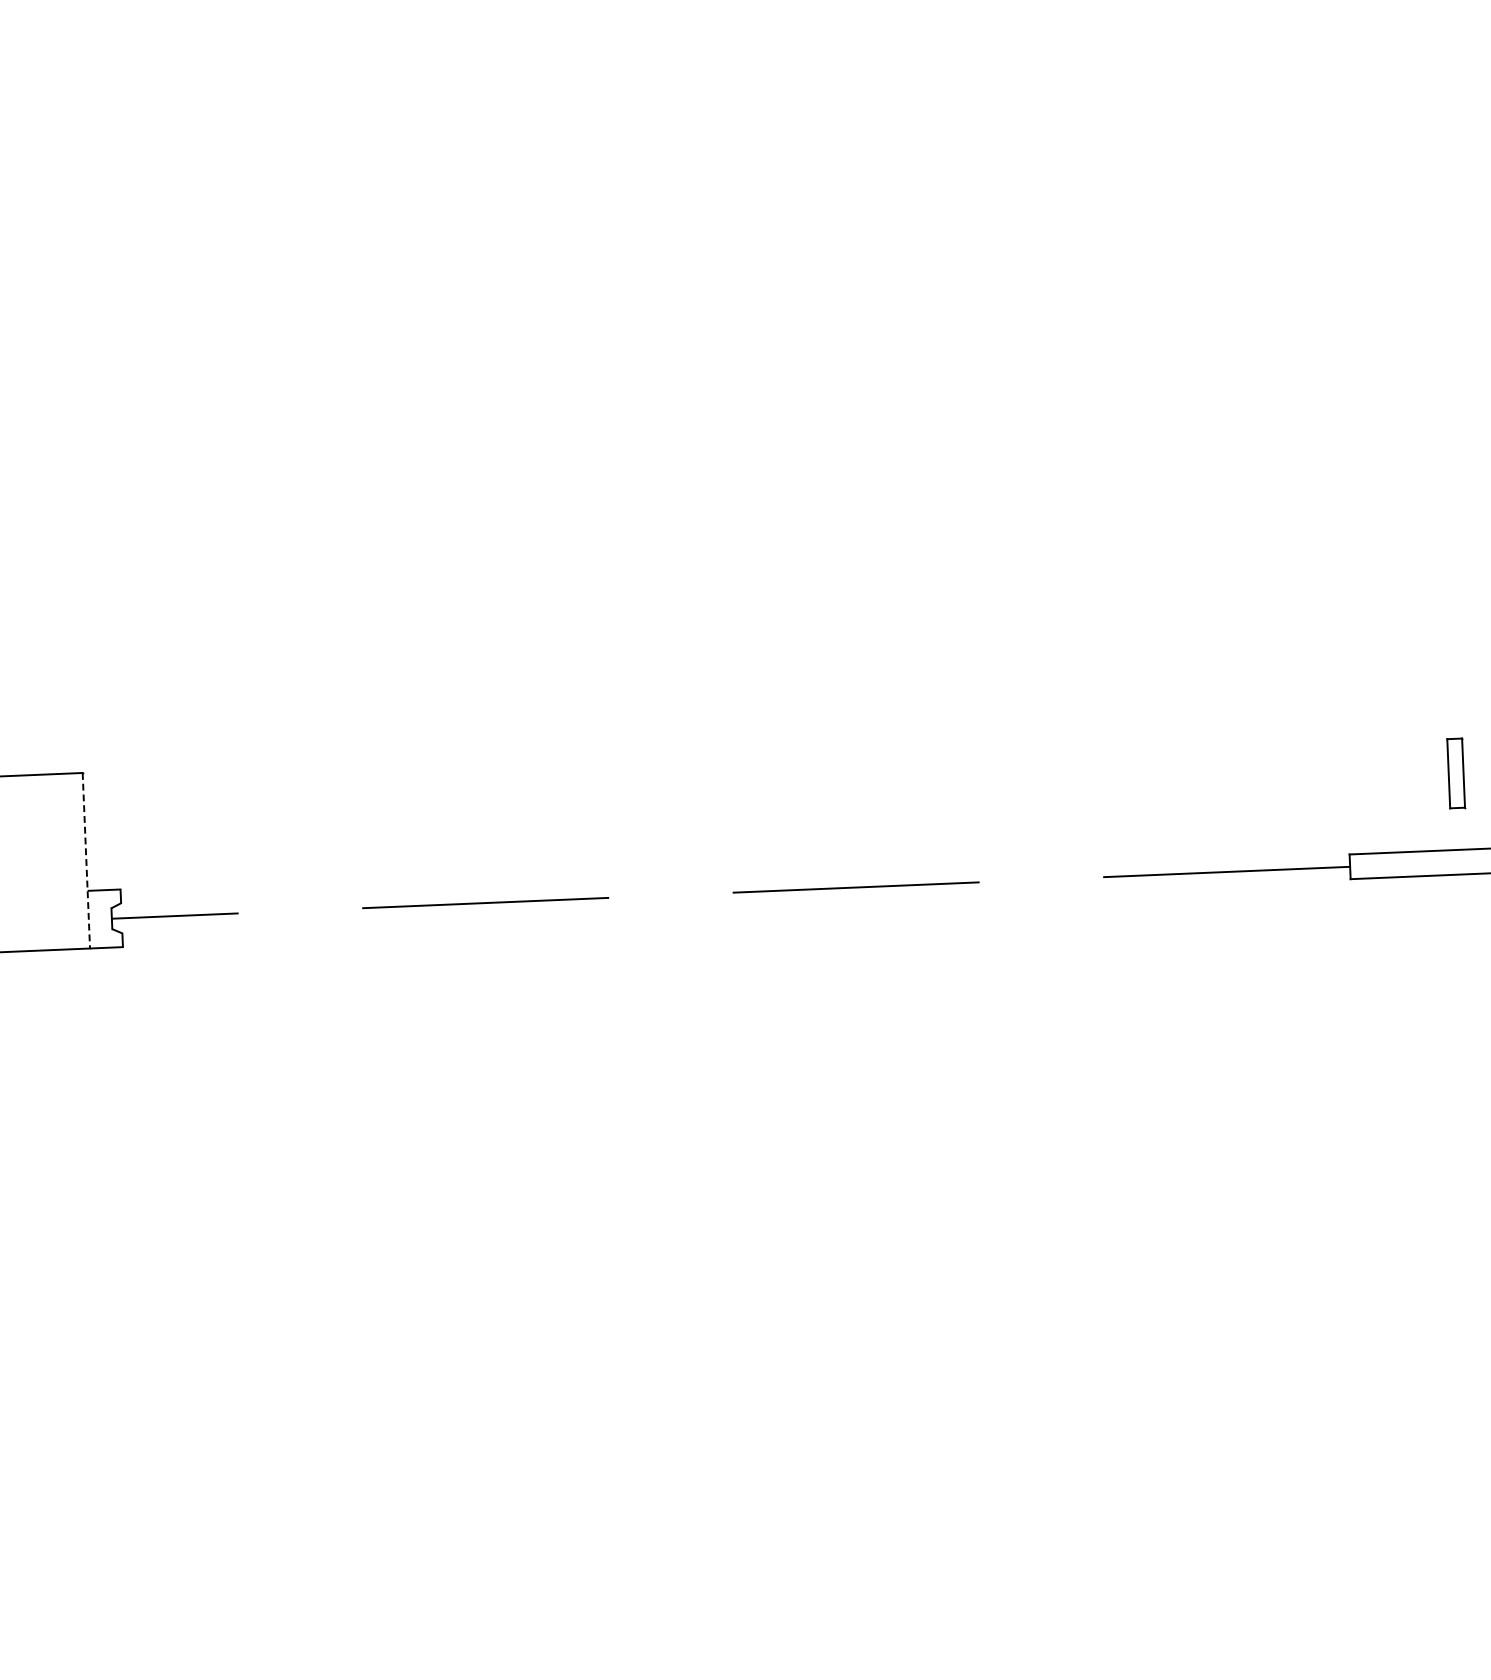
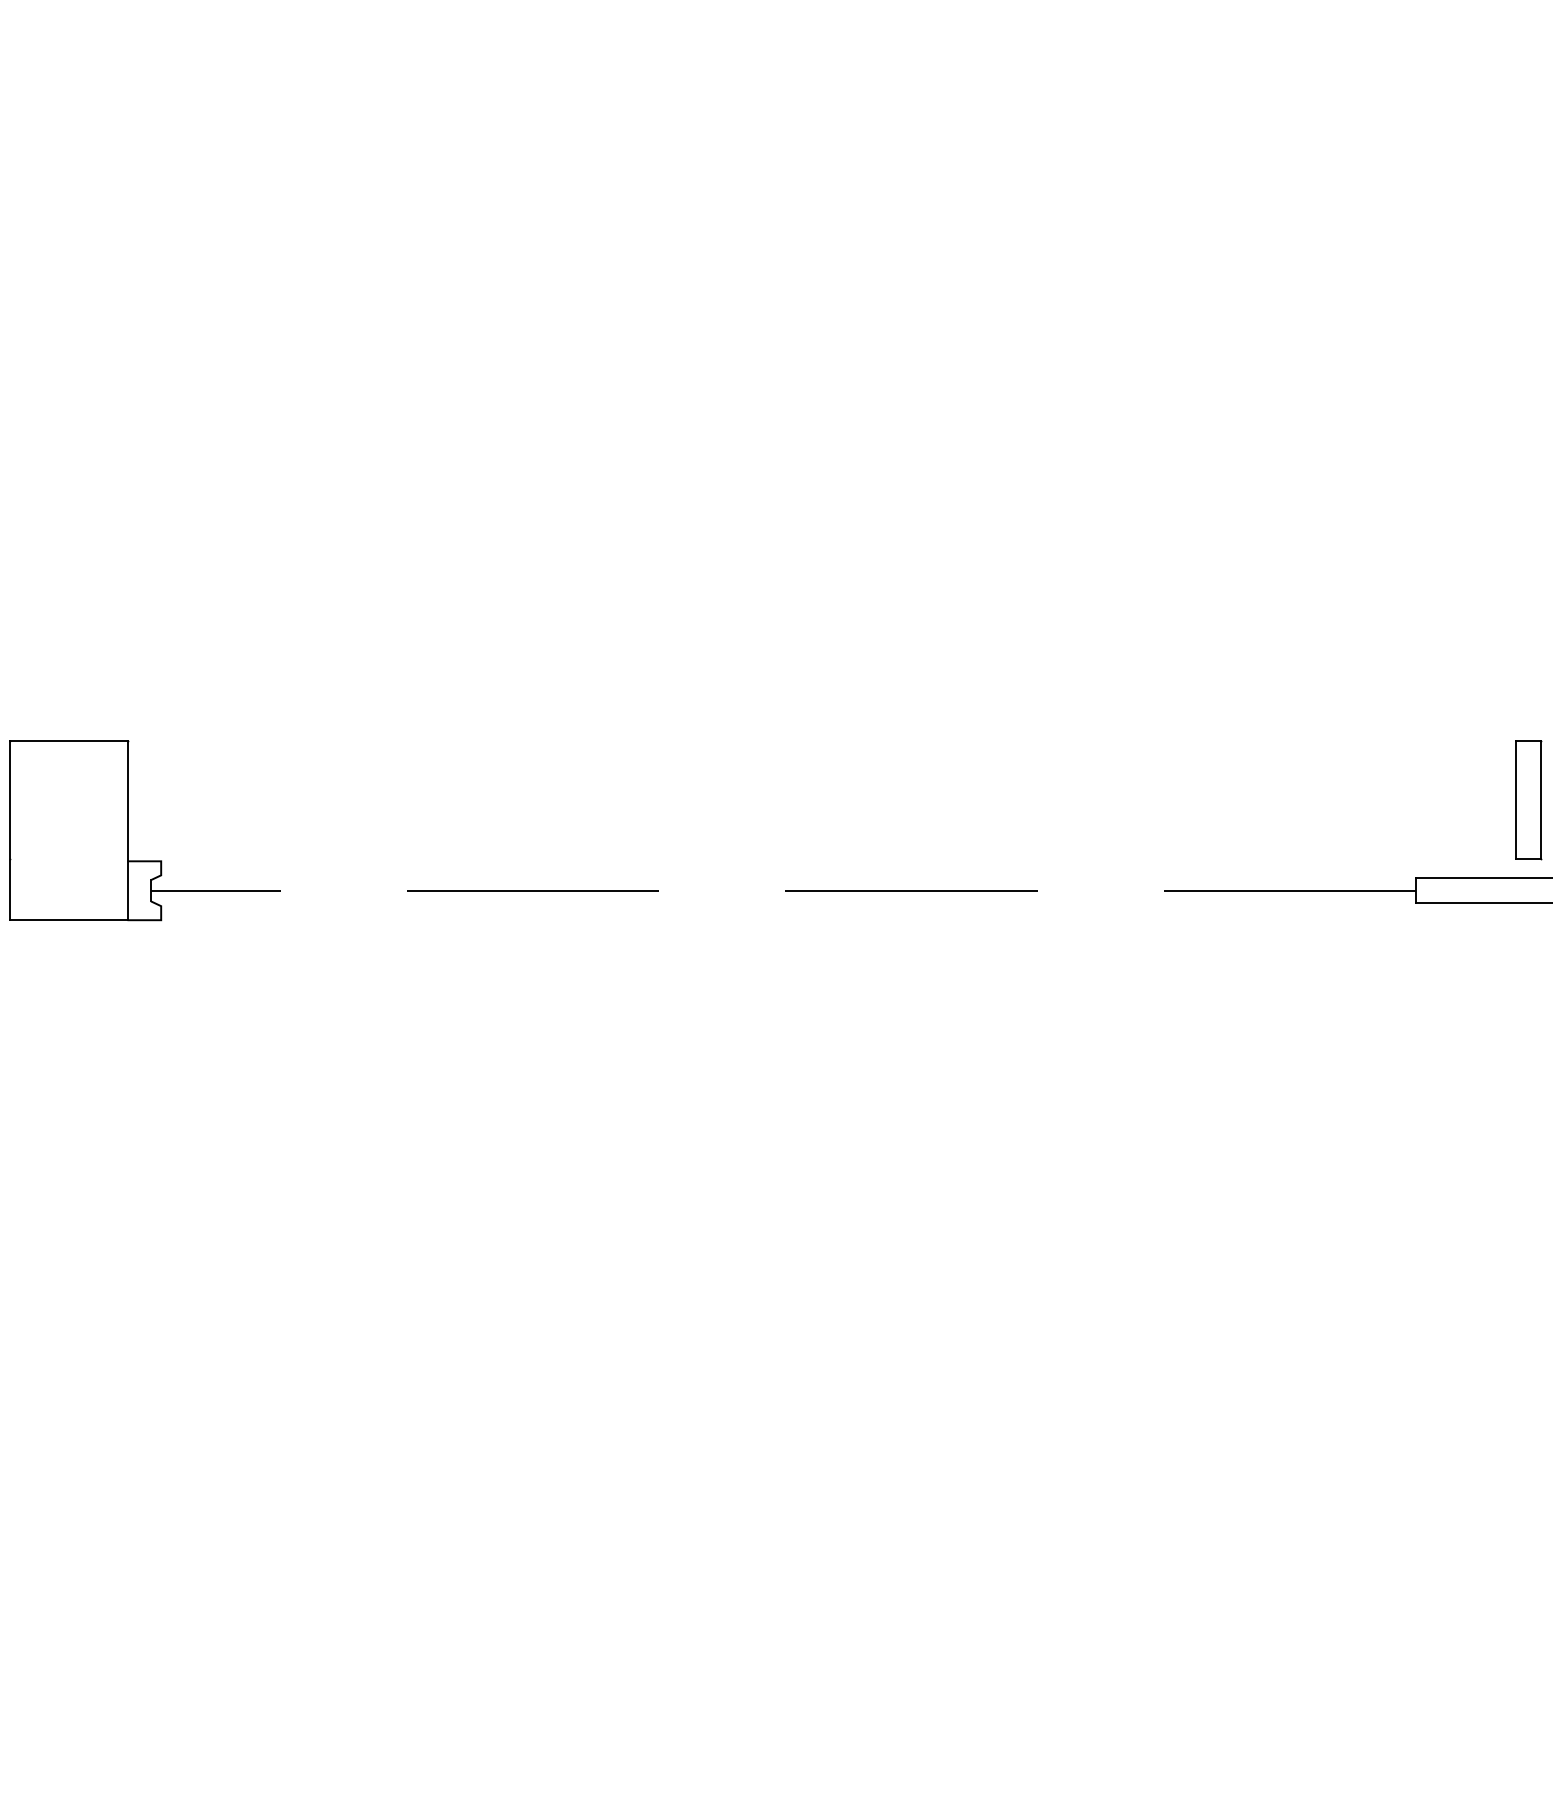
part: (1456, 773) -> (1528, 800), size x1.67
line: (86, 860) -> (127, 830), dashed -> solid

